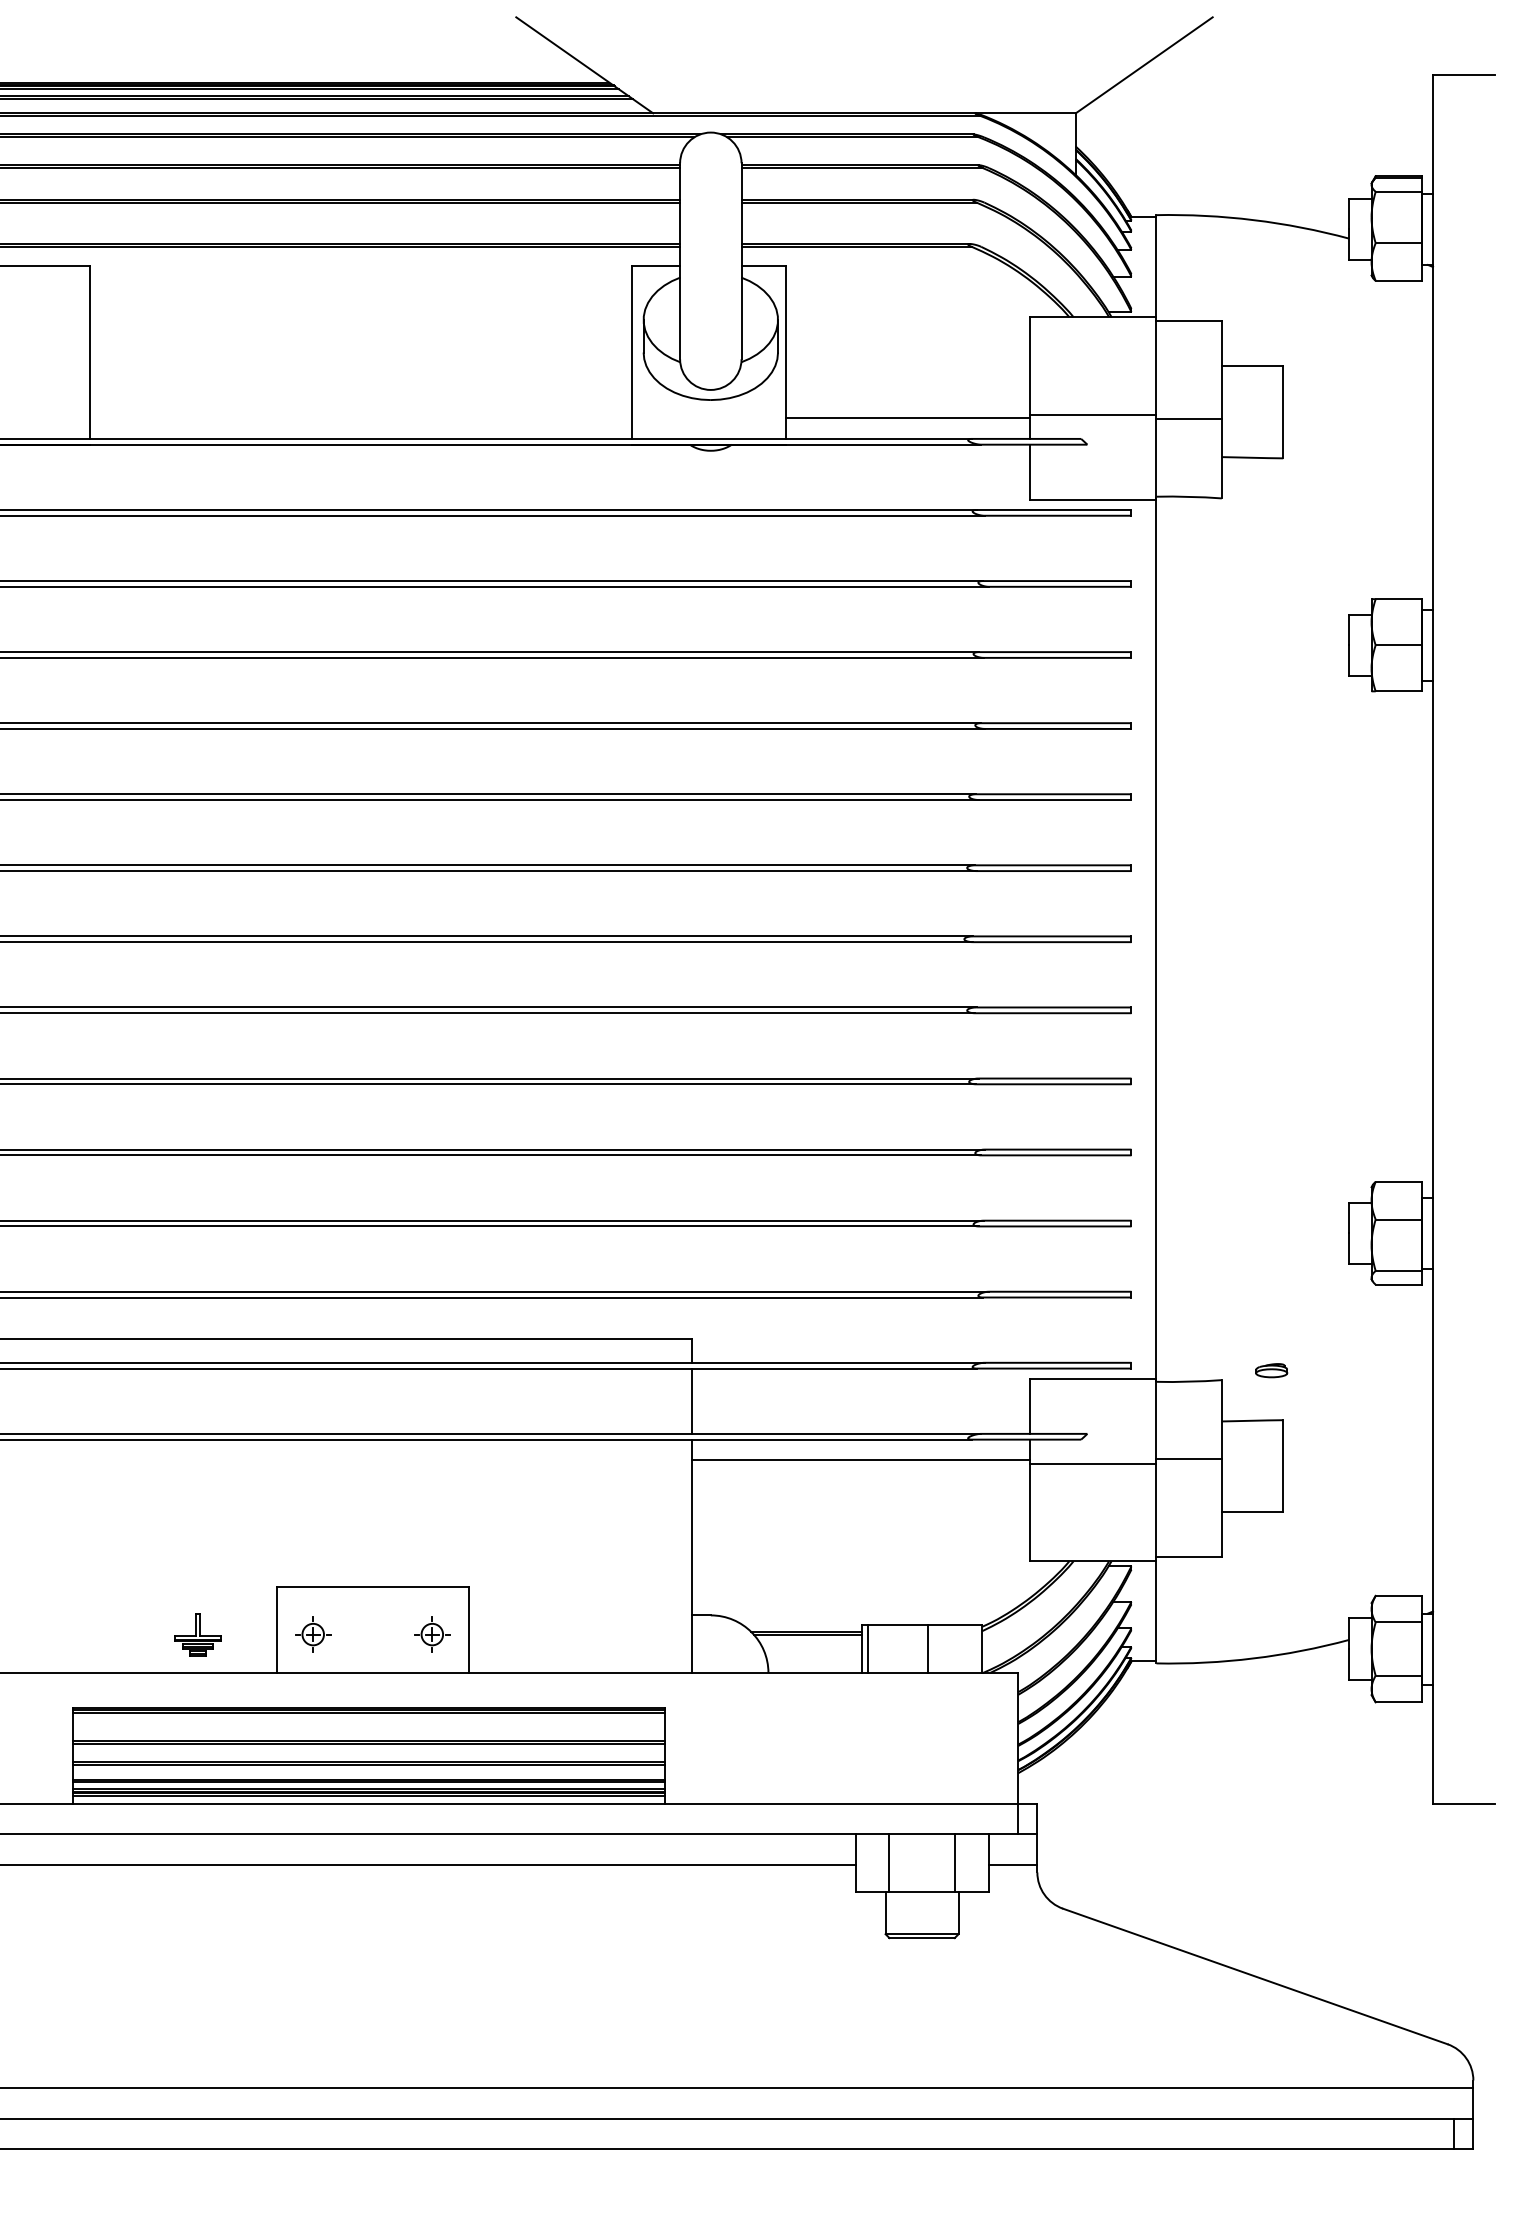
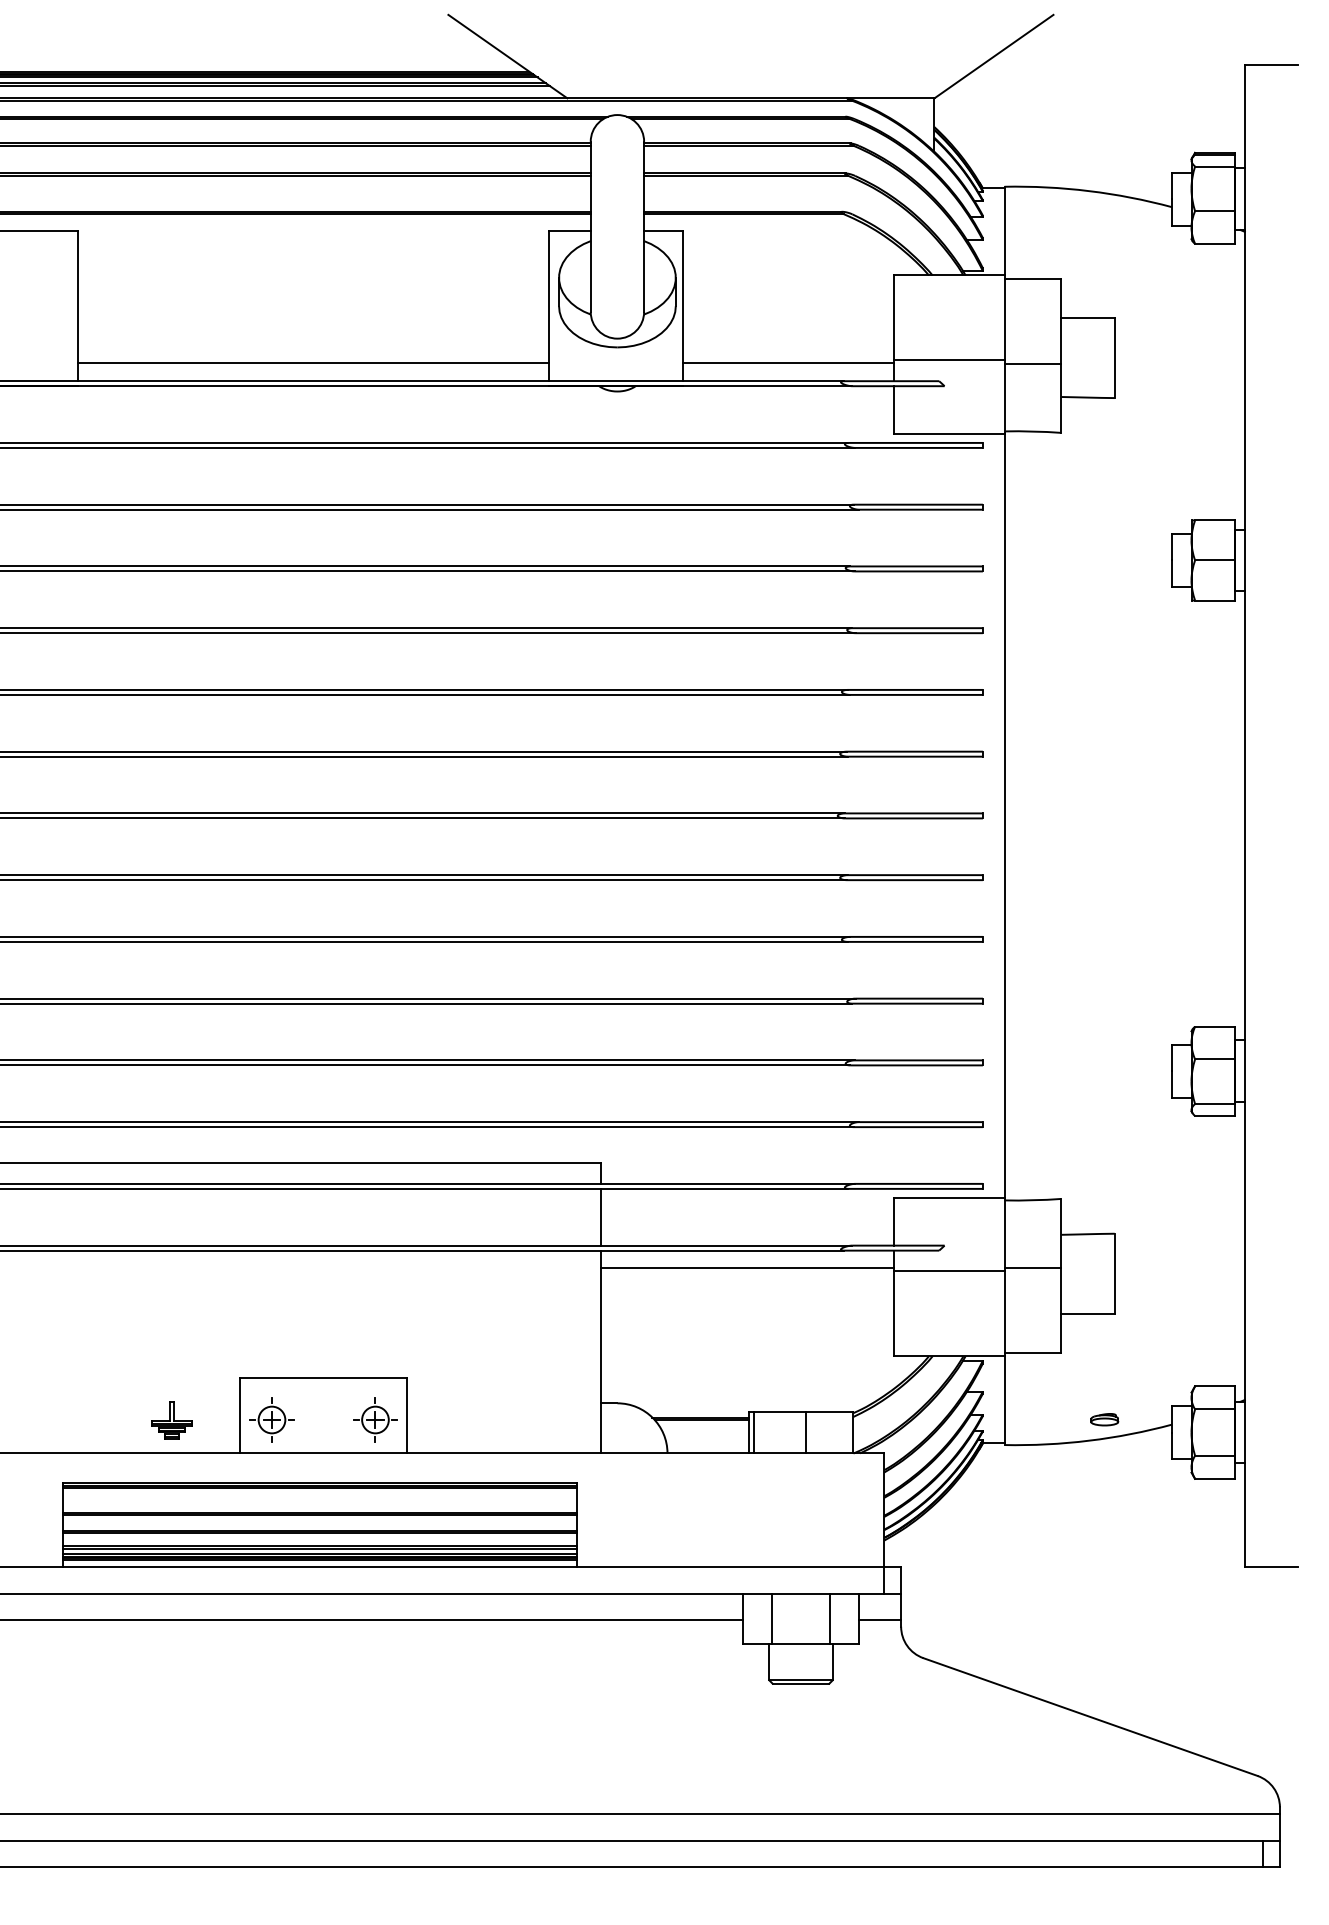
line: (360, 418) -> (313, 363), added
part: (1271, 1370) -> (1104, 1419), moved
part: (312, 1634) -> (271, 1419), size x1.43
part: (432, 1634) -> (375, 1419), size x1.43

